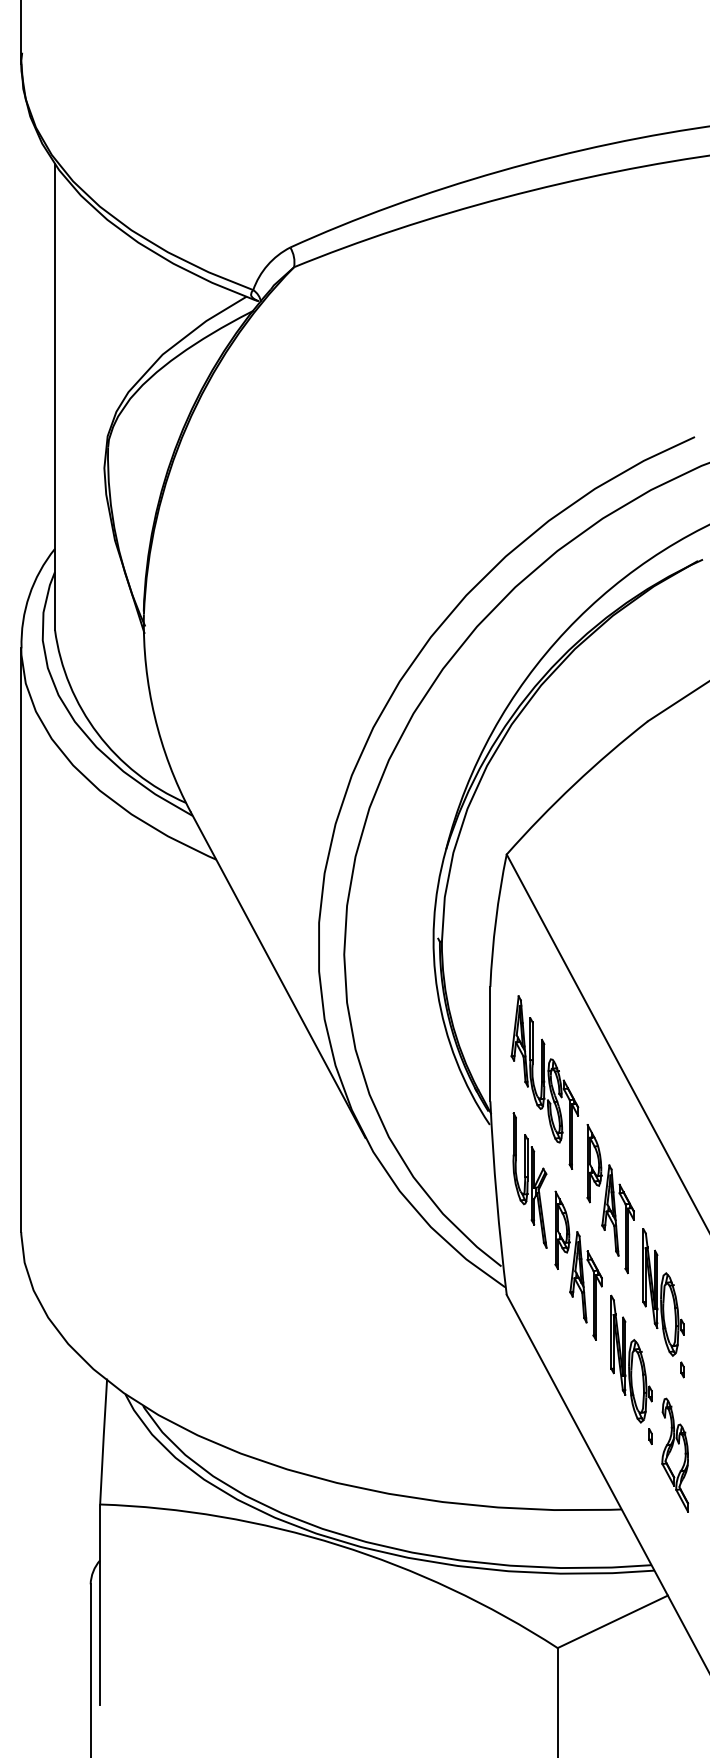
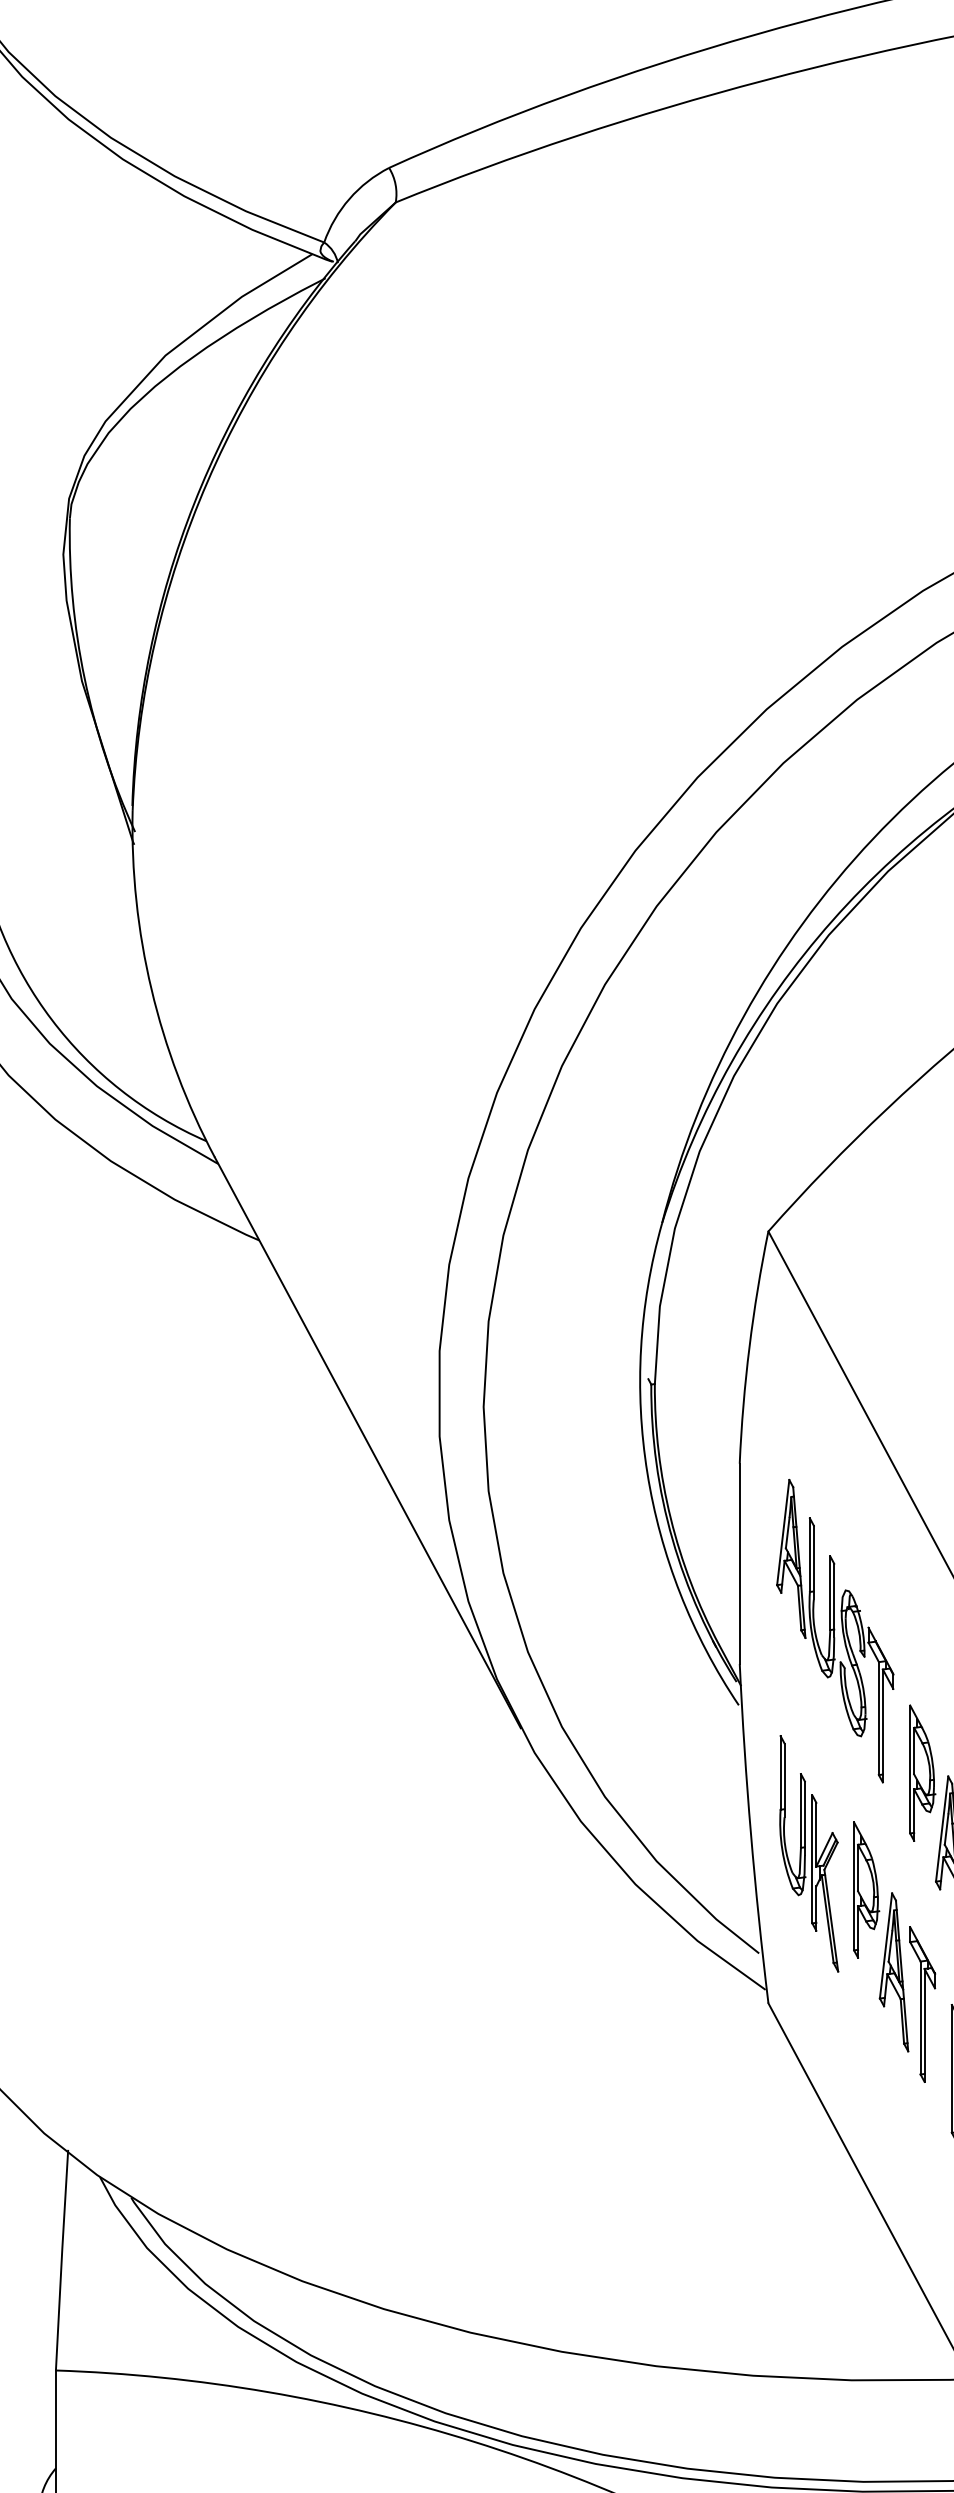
part: (529, 1180) -> (808, 1853), moved

